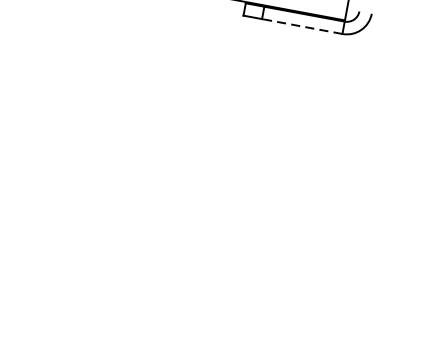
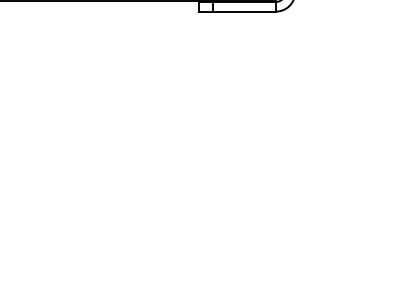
line: (302, 26) -> (244, 11), dashed -> solid

